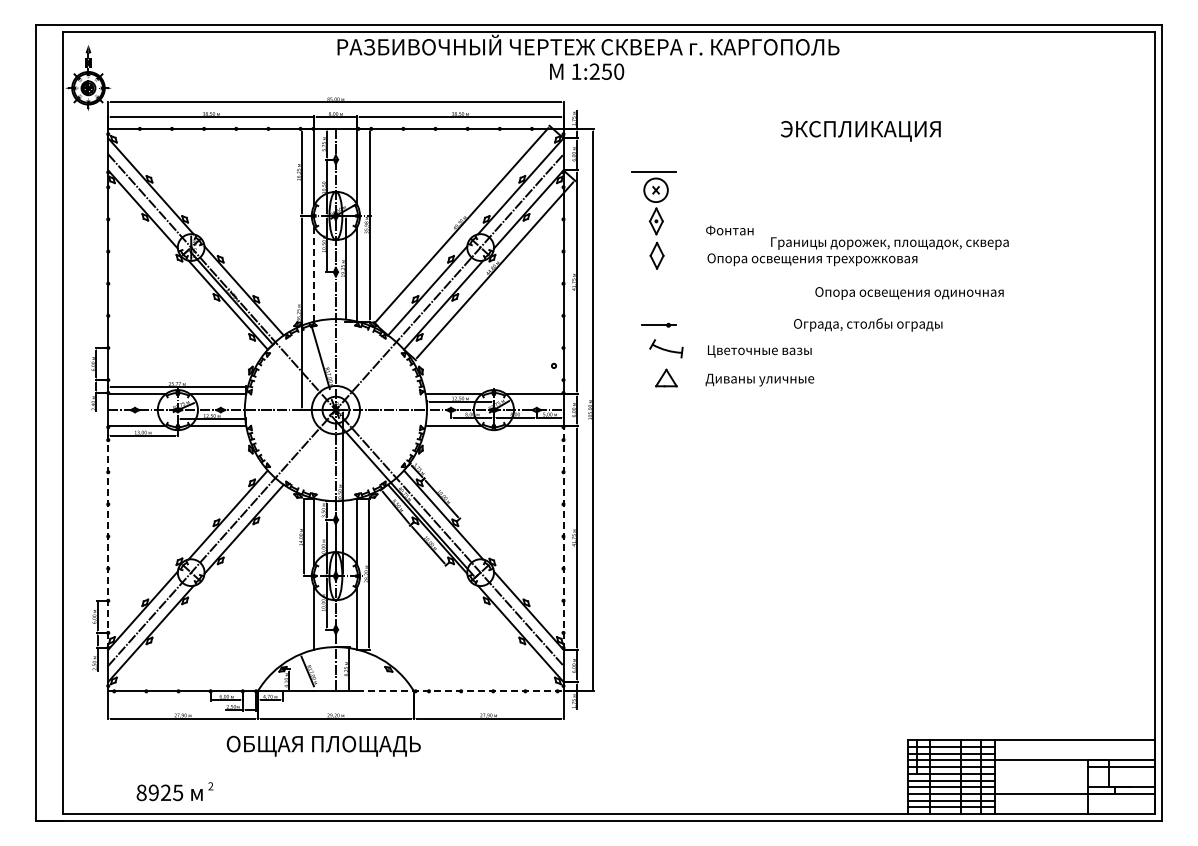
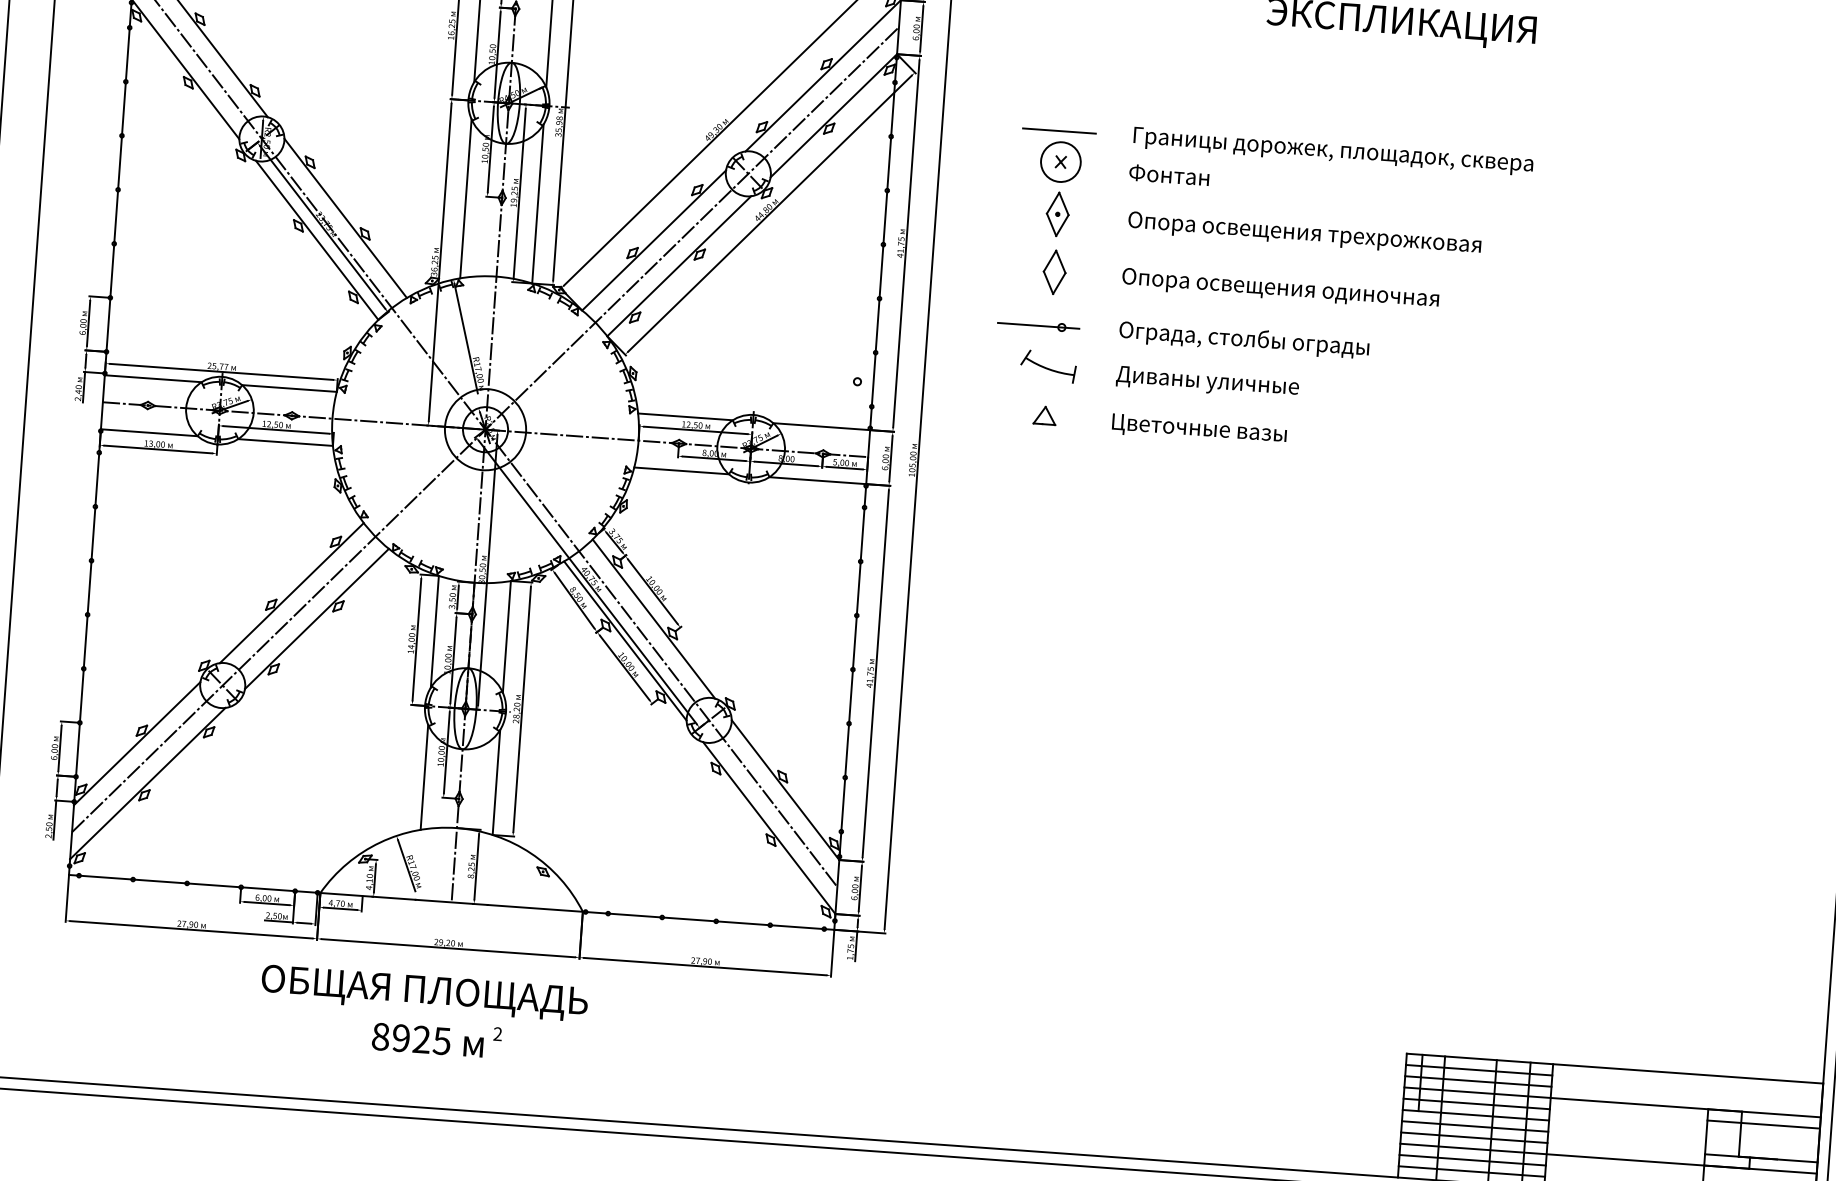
part: (653, 220) -> (1052, 212), moved
text: (889, 243) -> (1332, 151), moved
line: (314, 274) -> (465, 199), dashed -> solid
text: (909, 293) -> (1280, 289), moved
text: (868, 324) -> (1244, 339), moved
part: (658, 325) -> (1038, 326), size x1.43
text: (761, 351) -> (1208, 382), Цветочные вазы -> Диваны уличные
part: (666, 377) -> (1045, 414), size x0.62
text: (759, 379) -> (1201, 429), Диваны уличные -> Цветочные вазы
line: (108, 537) -> (87, 616), dashed -> solid
line: (563, 537) -> (852, 671), dashed -> solid
line: (460, 691) -> (661, 917), dashed -> solid
text: (174, 791) -> (436, 1038), moved

